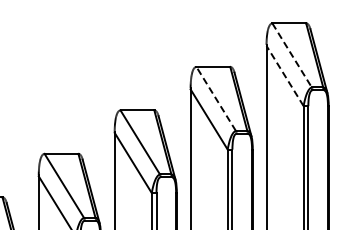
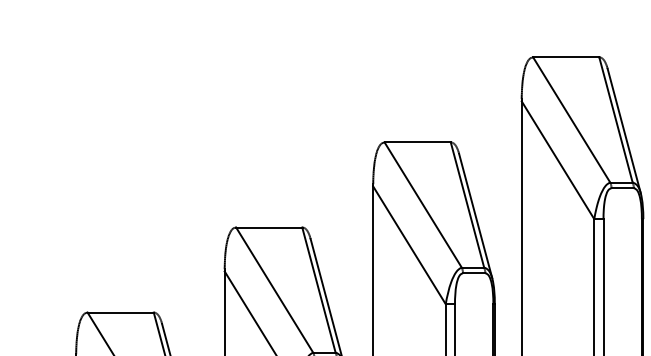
line: (292, 55) -> (572, 120), dashed -> solid
line: (284, 75) -> (556, 159), dashed -> solid
line: (216, 98) -> (423, 204), dashed -> solid

